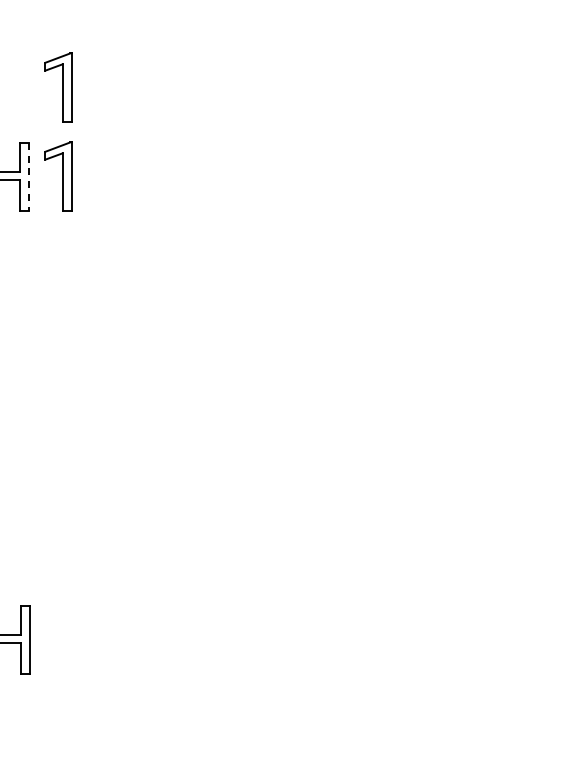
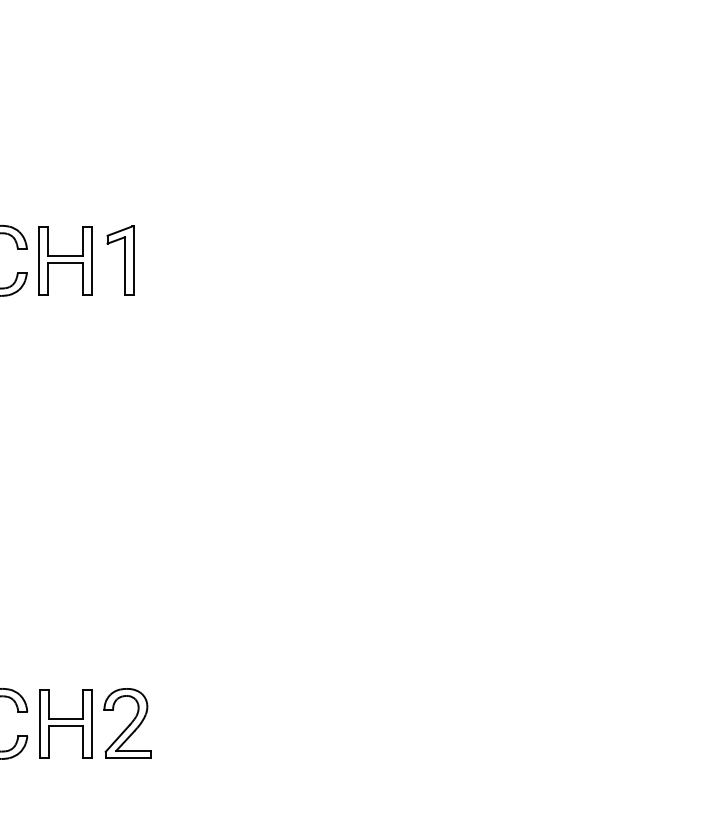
part: (58, 87) -> (120, 171), removed
line: (29, 177) -> (91, 261), dashed -> solid
part: (65, 639) -> (127, 723), added

